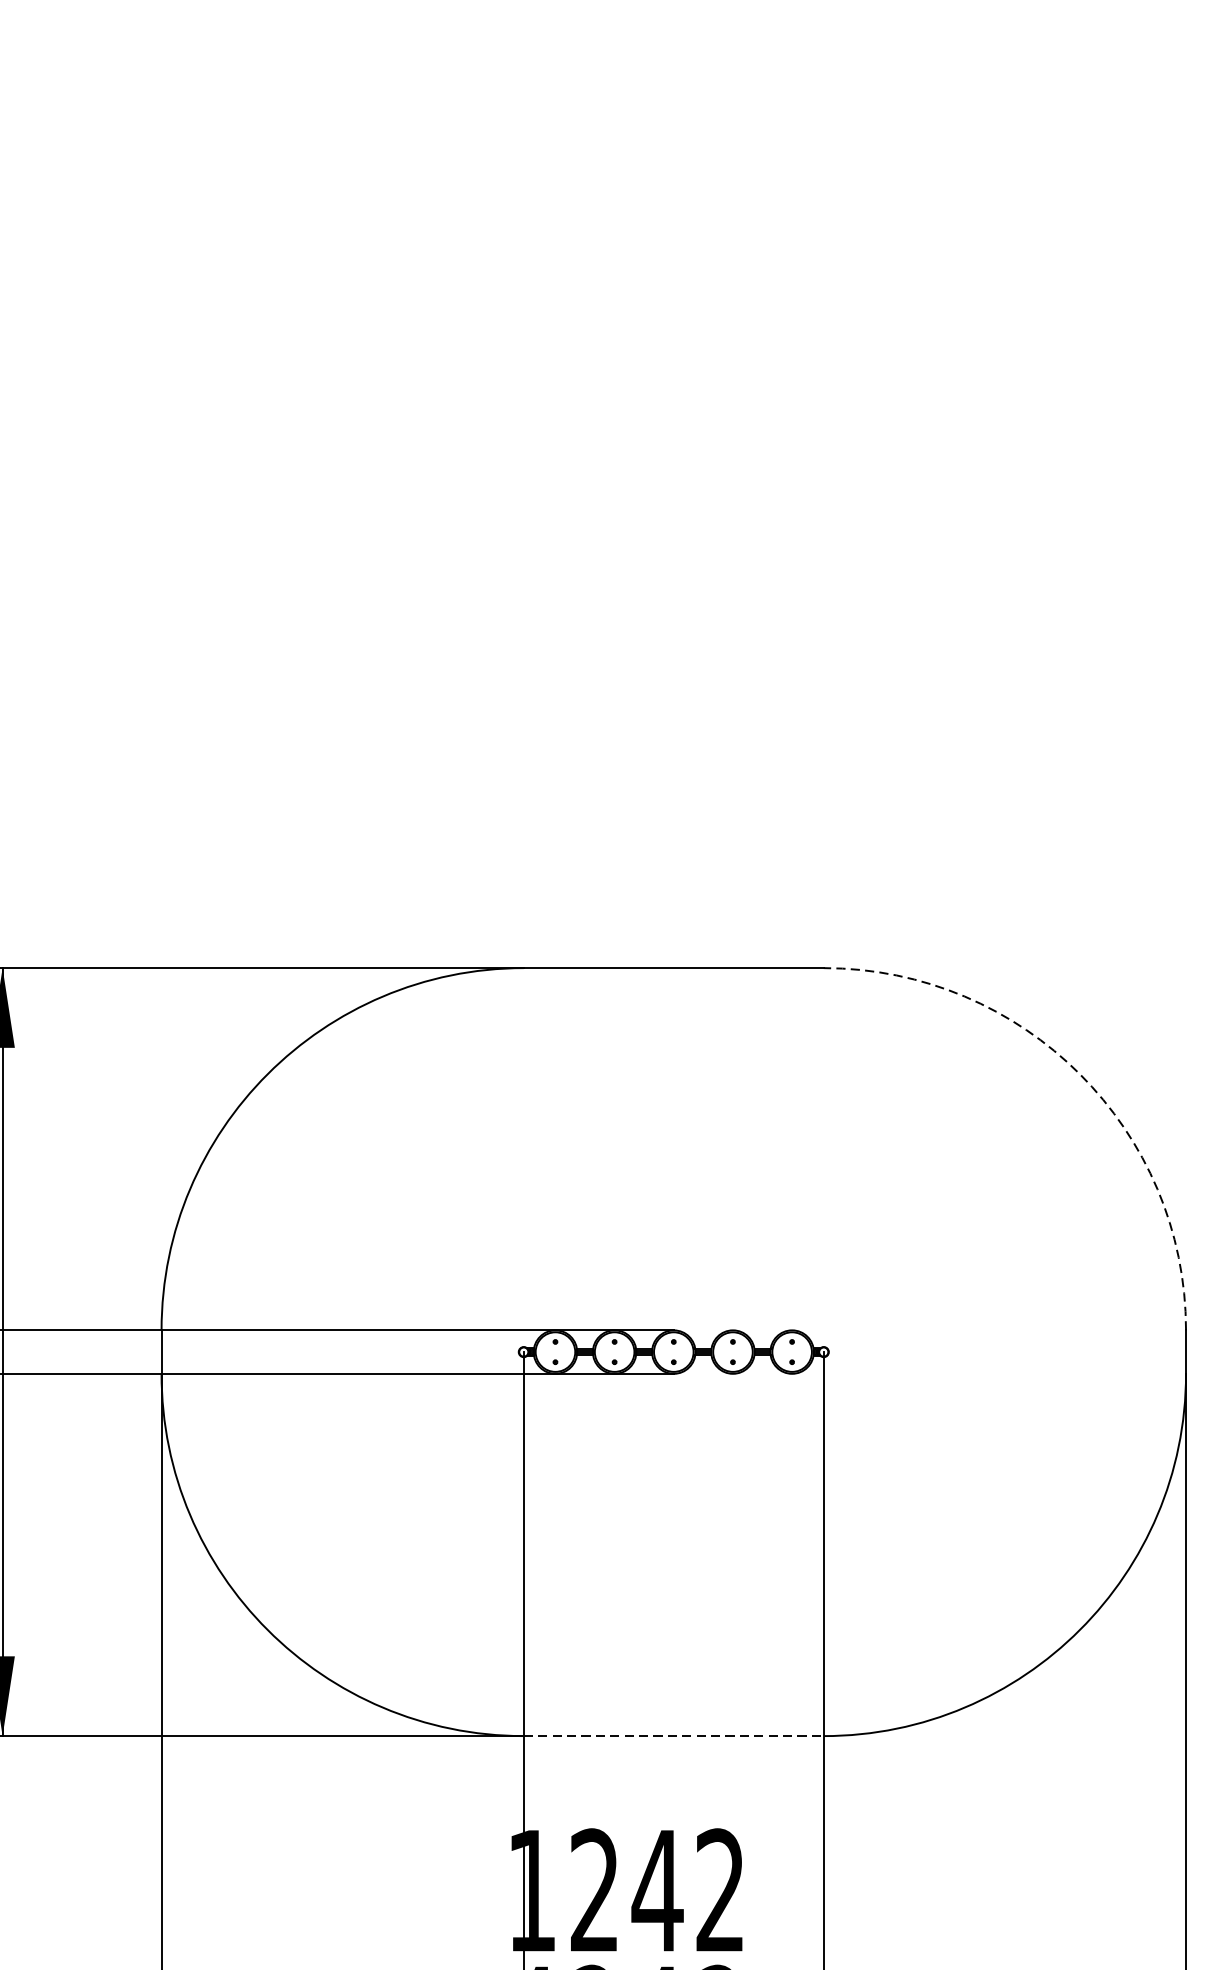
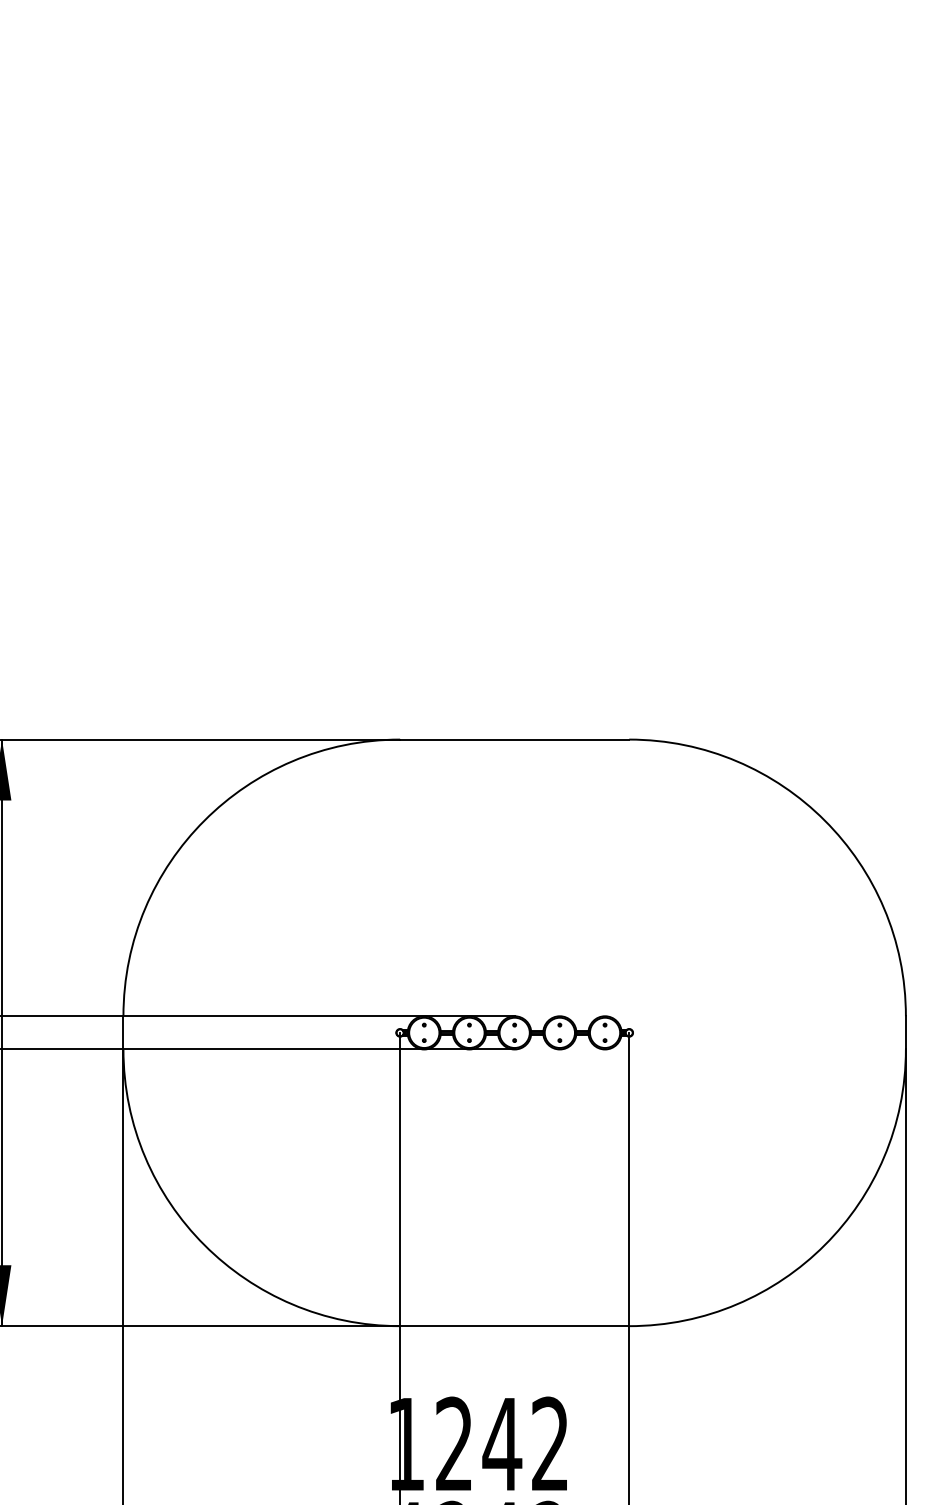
arc: (1079, 1074) -> (824, 820), dashed -> solid
line: (673, 1736) -> (514, 1326), dashed -> solid

